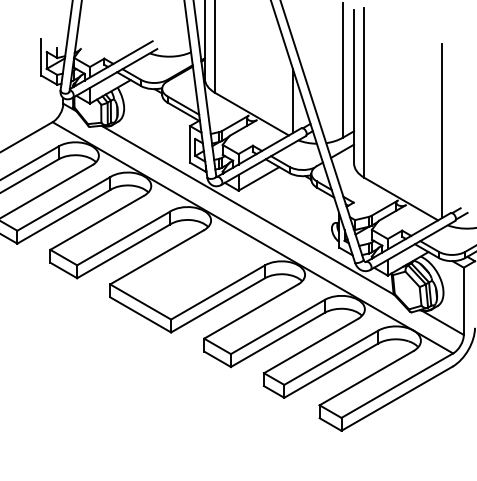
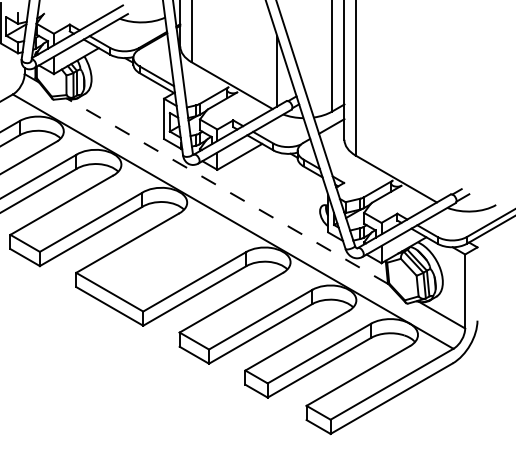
line: (442, 130) -> (441, 103), removed
line: (248, 210) -> (228, 191), solid -> dashed

